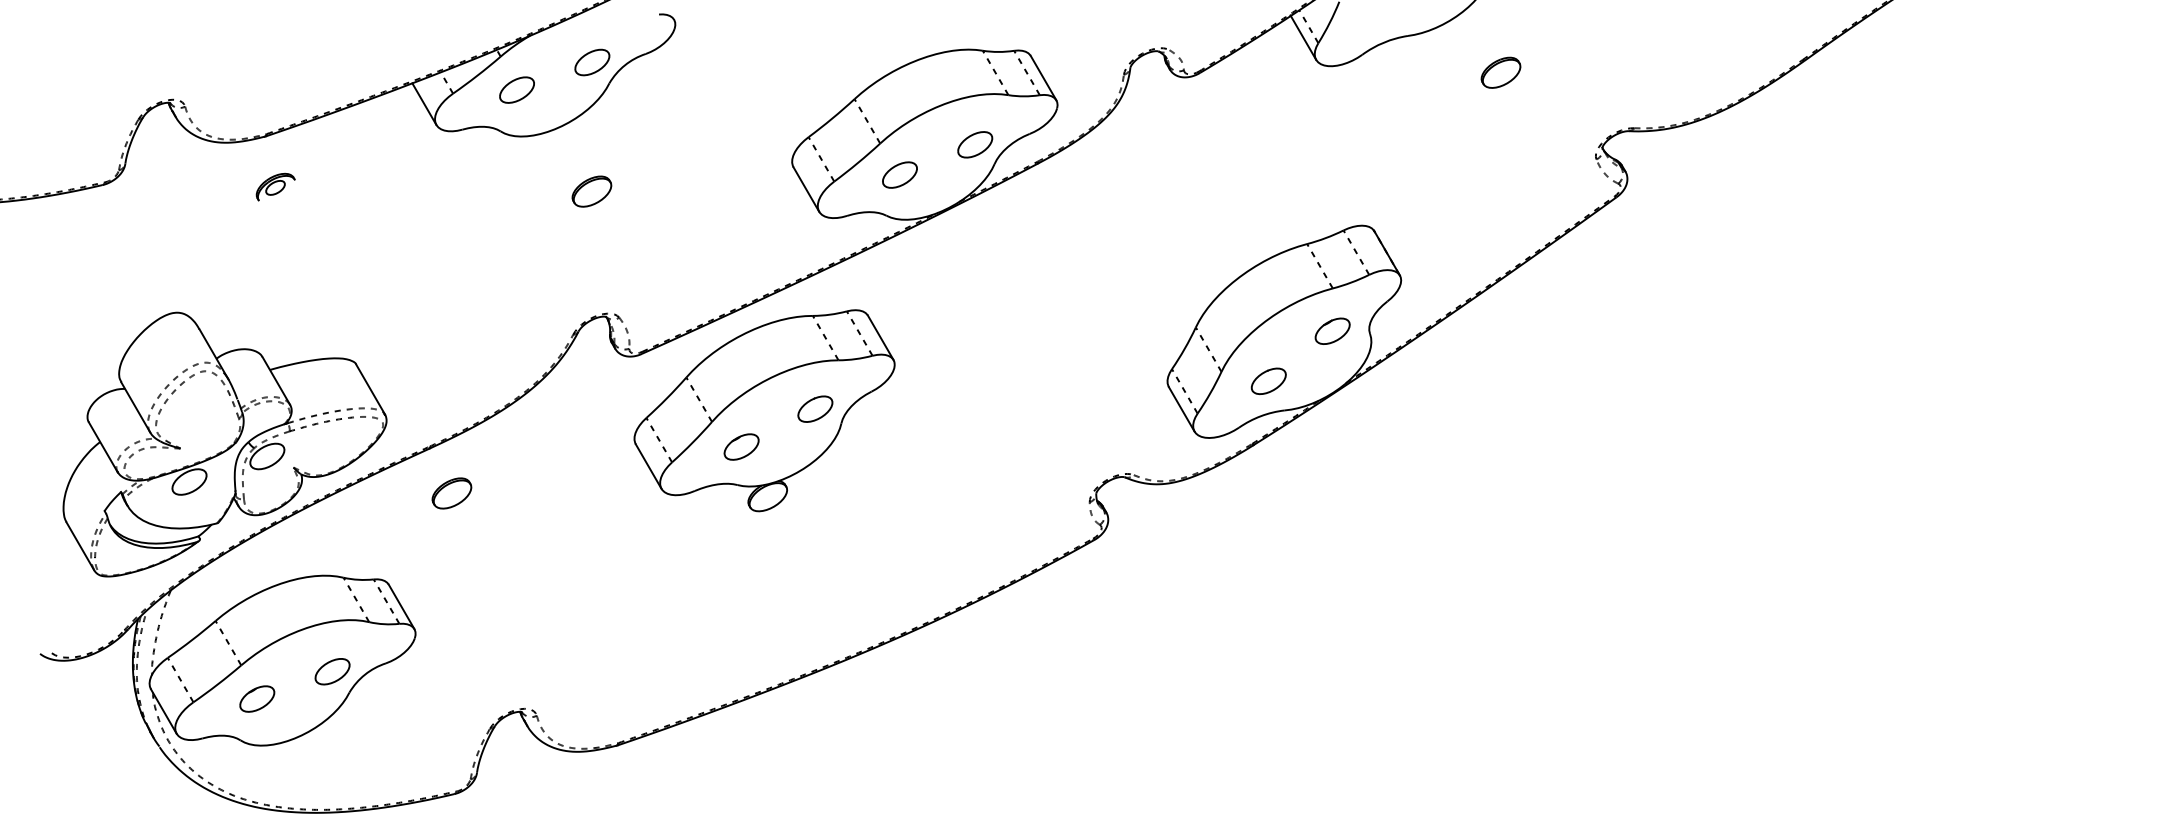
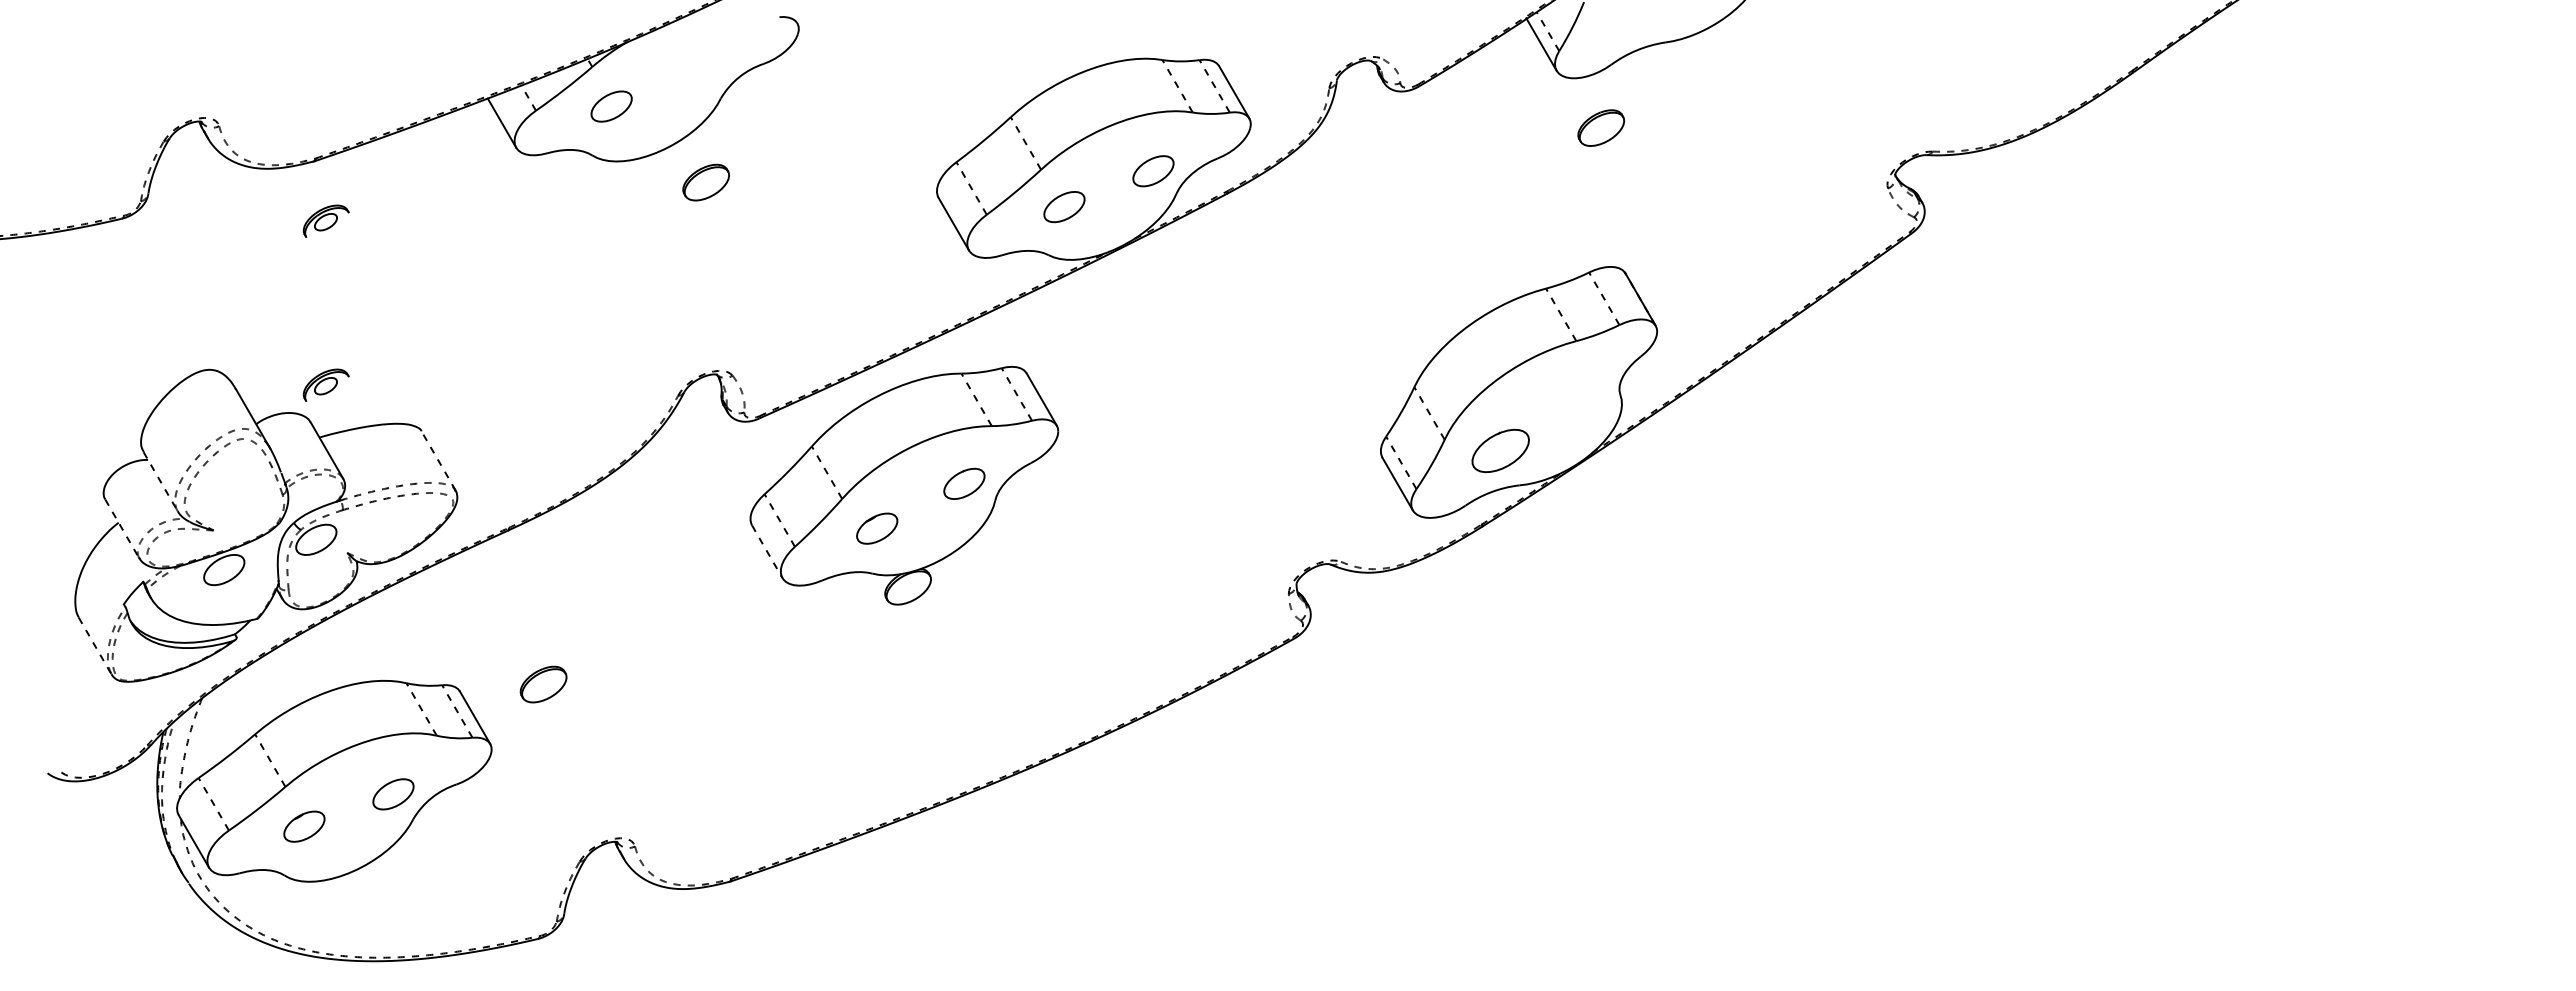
part: (592, 62) -> (700, 73), removed
part: (1501, 72) -> (1601, 127), moved
part: (591, 191) -> (705, 182), moved
part: (275, 325) -> (325, 384), added
part: (1332, 331) -> (1576, 391), removed
part: (1268, 380) -> (1500, 450), size x1.4
line: (370, 389) -> (438, 460), solid -> dashed
line: (135, 408) -> (160, 482), solid -> dashed
line: (103, 447) -> (122, 529), solid -> dashed
line: (648, 467) -> (767, 552), solid -> dashed
part: (451, 493) -> (543, 684), moved
line: (80, 545) -> (95, 645), solid -> dashed

